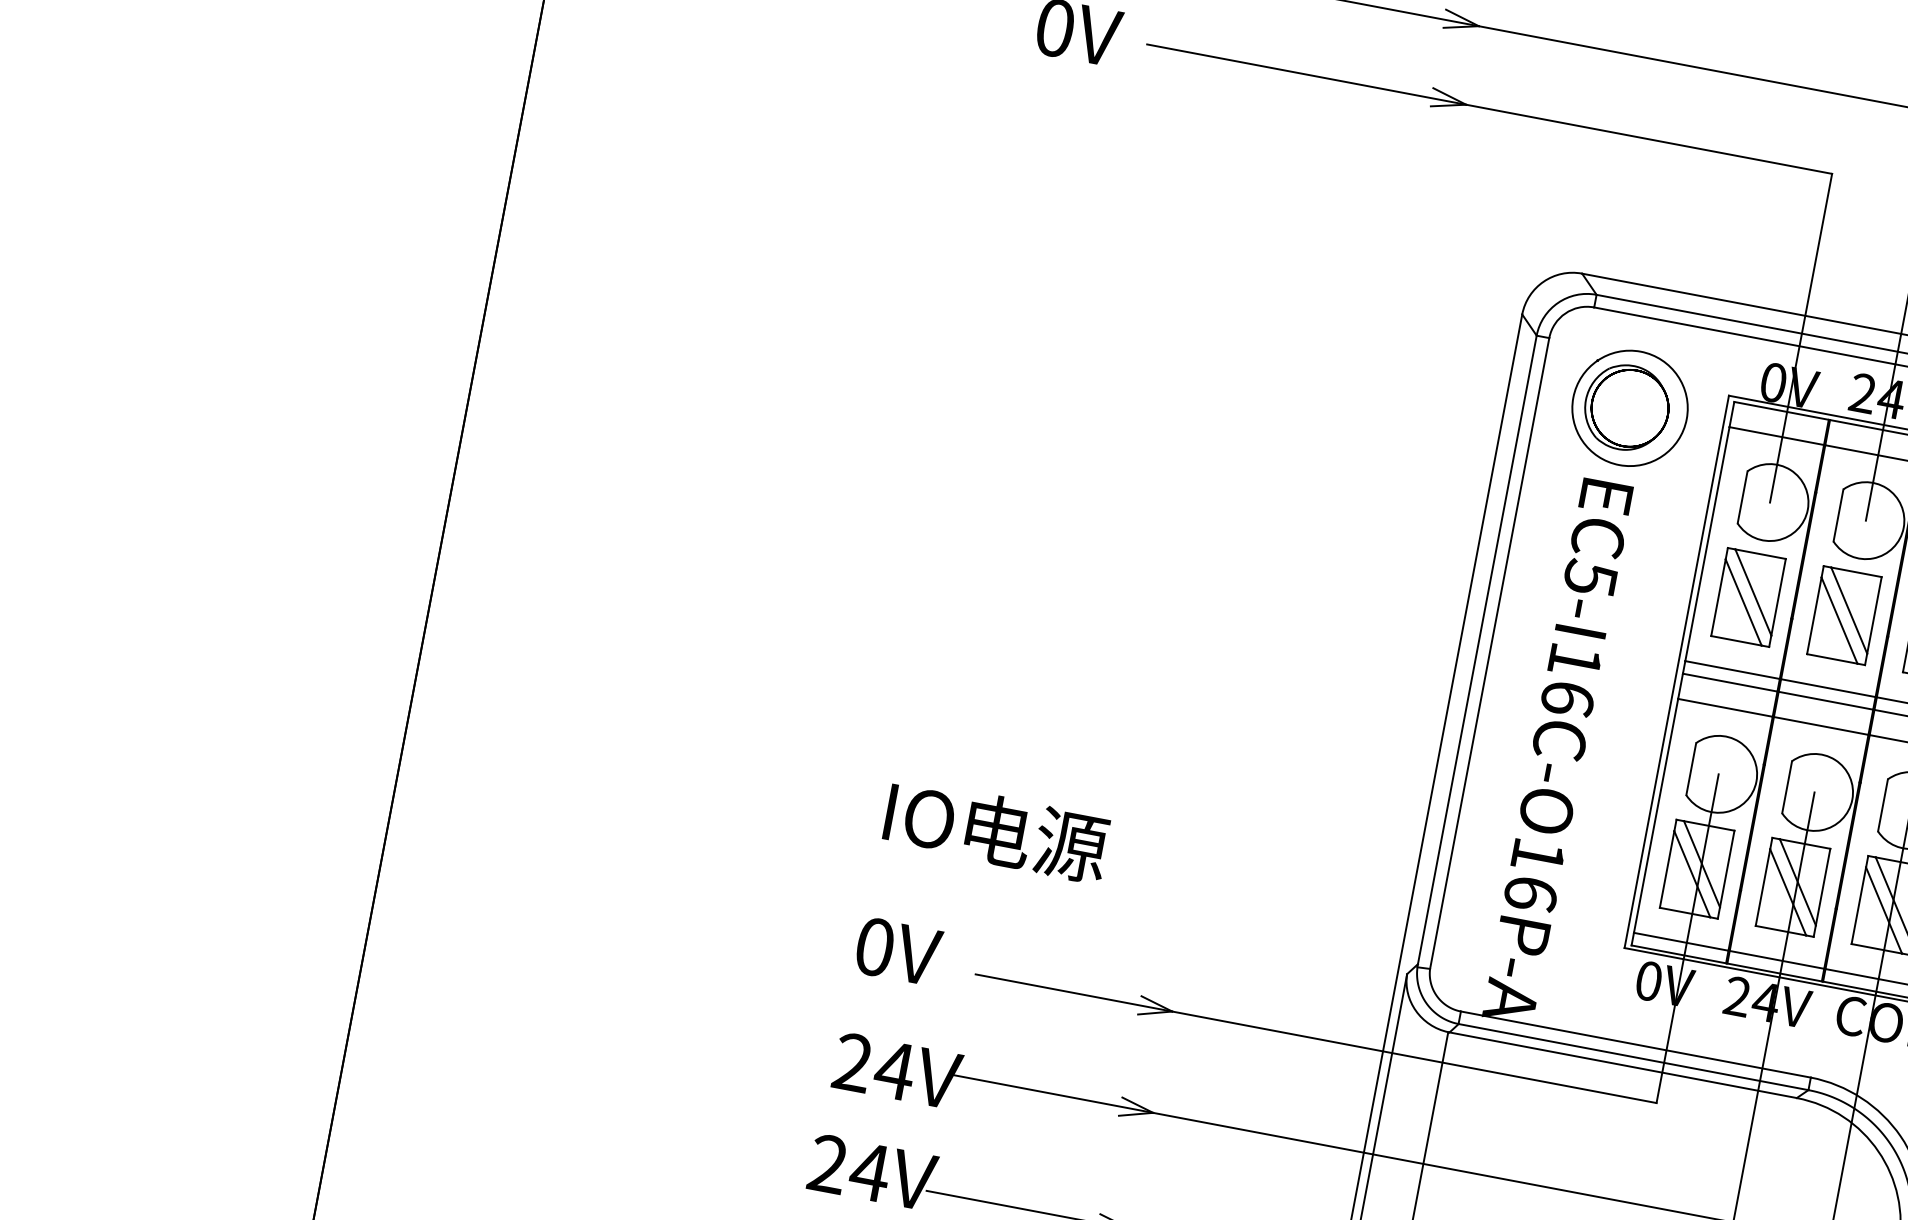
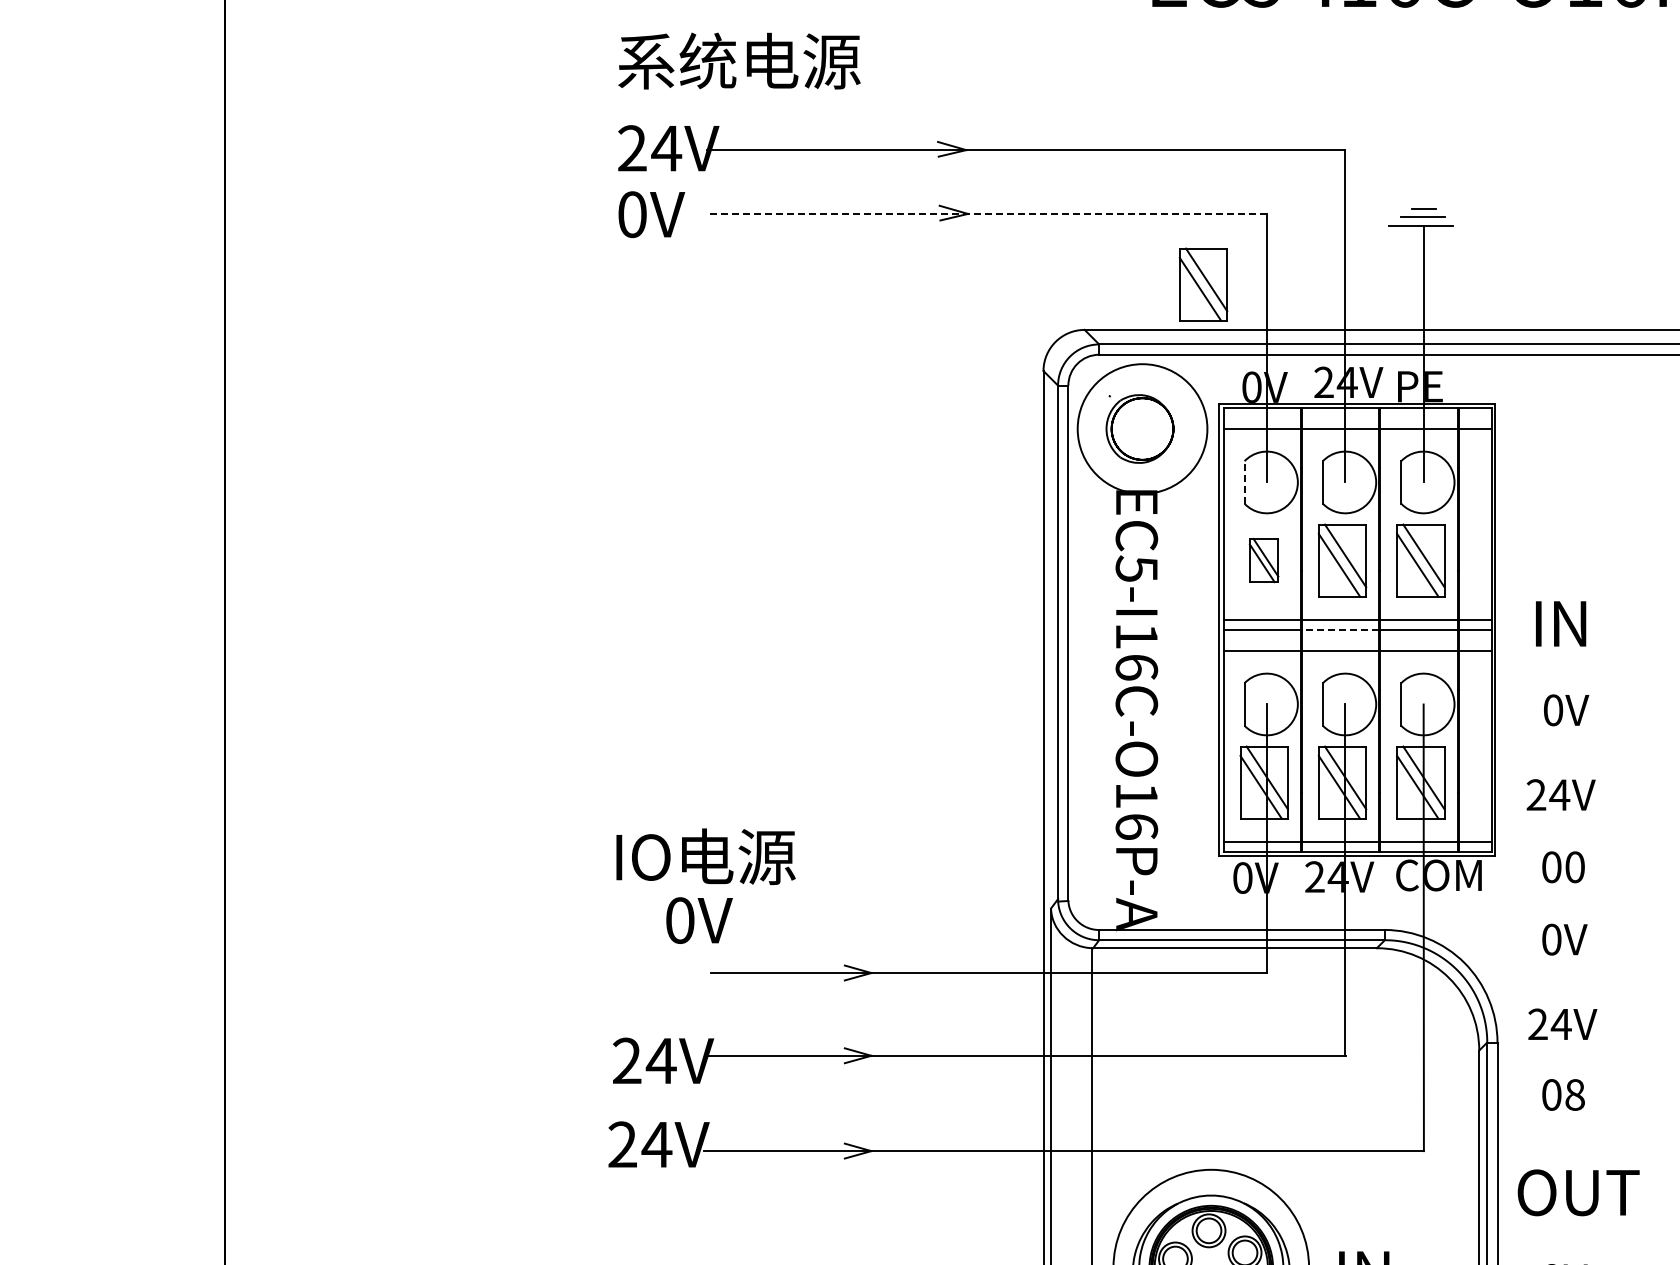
line: (1490, 108) -> (987, 213), solid -> dashed
part: (1738, 245) -> (1203, 284), added
circle: (1630, 407) -> (1142, 428), size x1.4
line: (1742, 496) -> (1244, 481), solid -> dashed
part: (1747, 597) -> (1263, 560), size x0.6
line: (1825, 700) -> (1340, 630), solid -> dashed
text: (898, 951) -> (699, 920), moved

